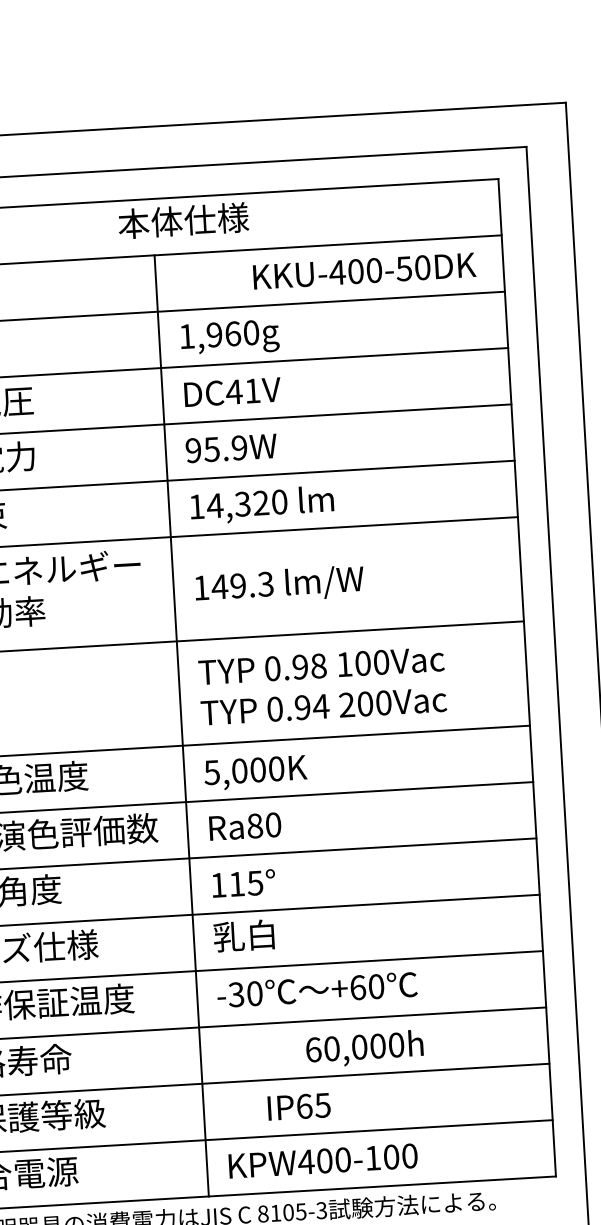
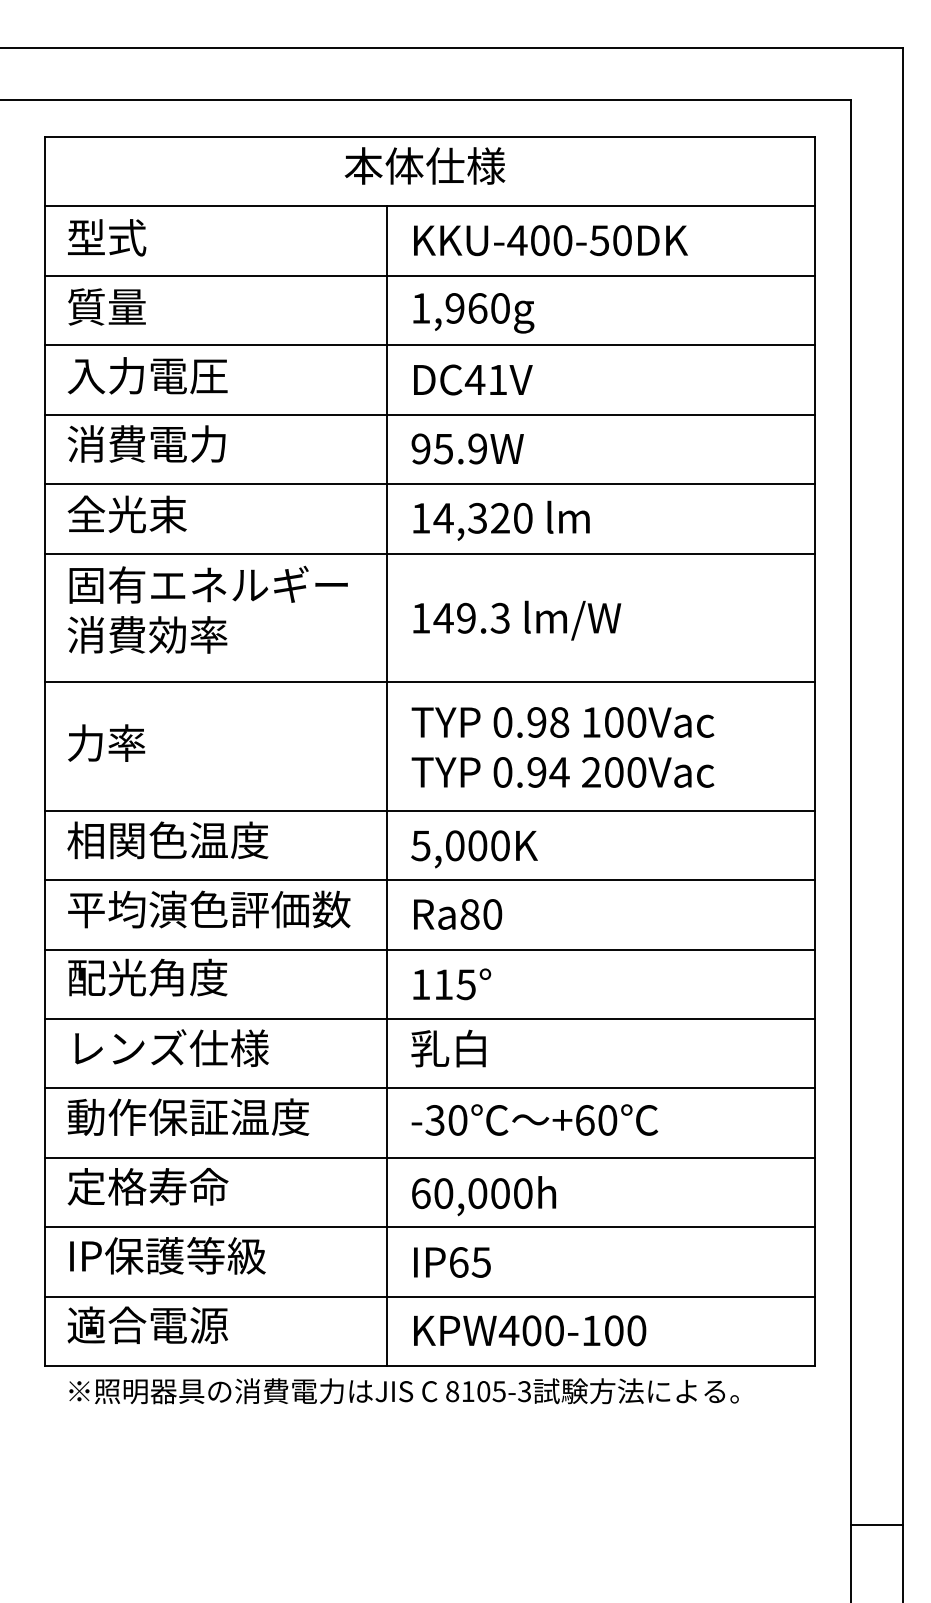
text: (364, 271) -> (550, 240), moved
text: (365, 1049) -> (484, 1196), moved
text: (299, 1106) -> (452, 1262), moved

